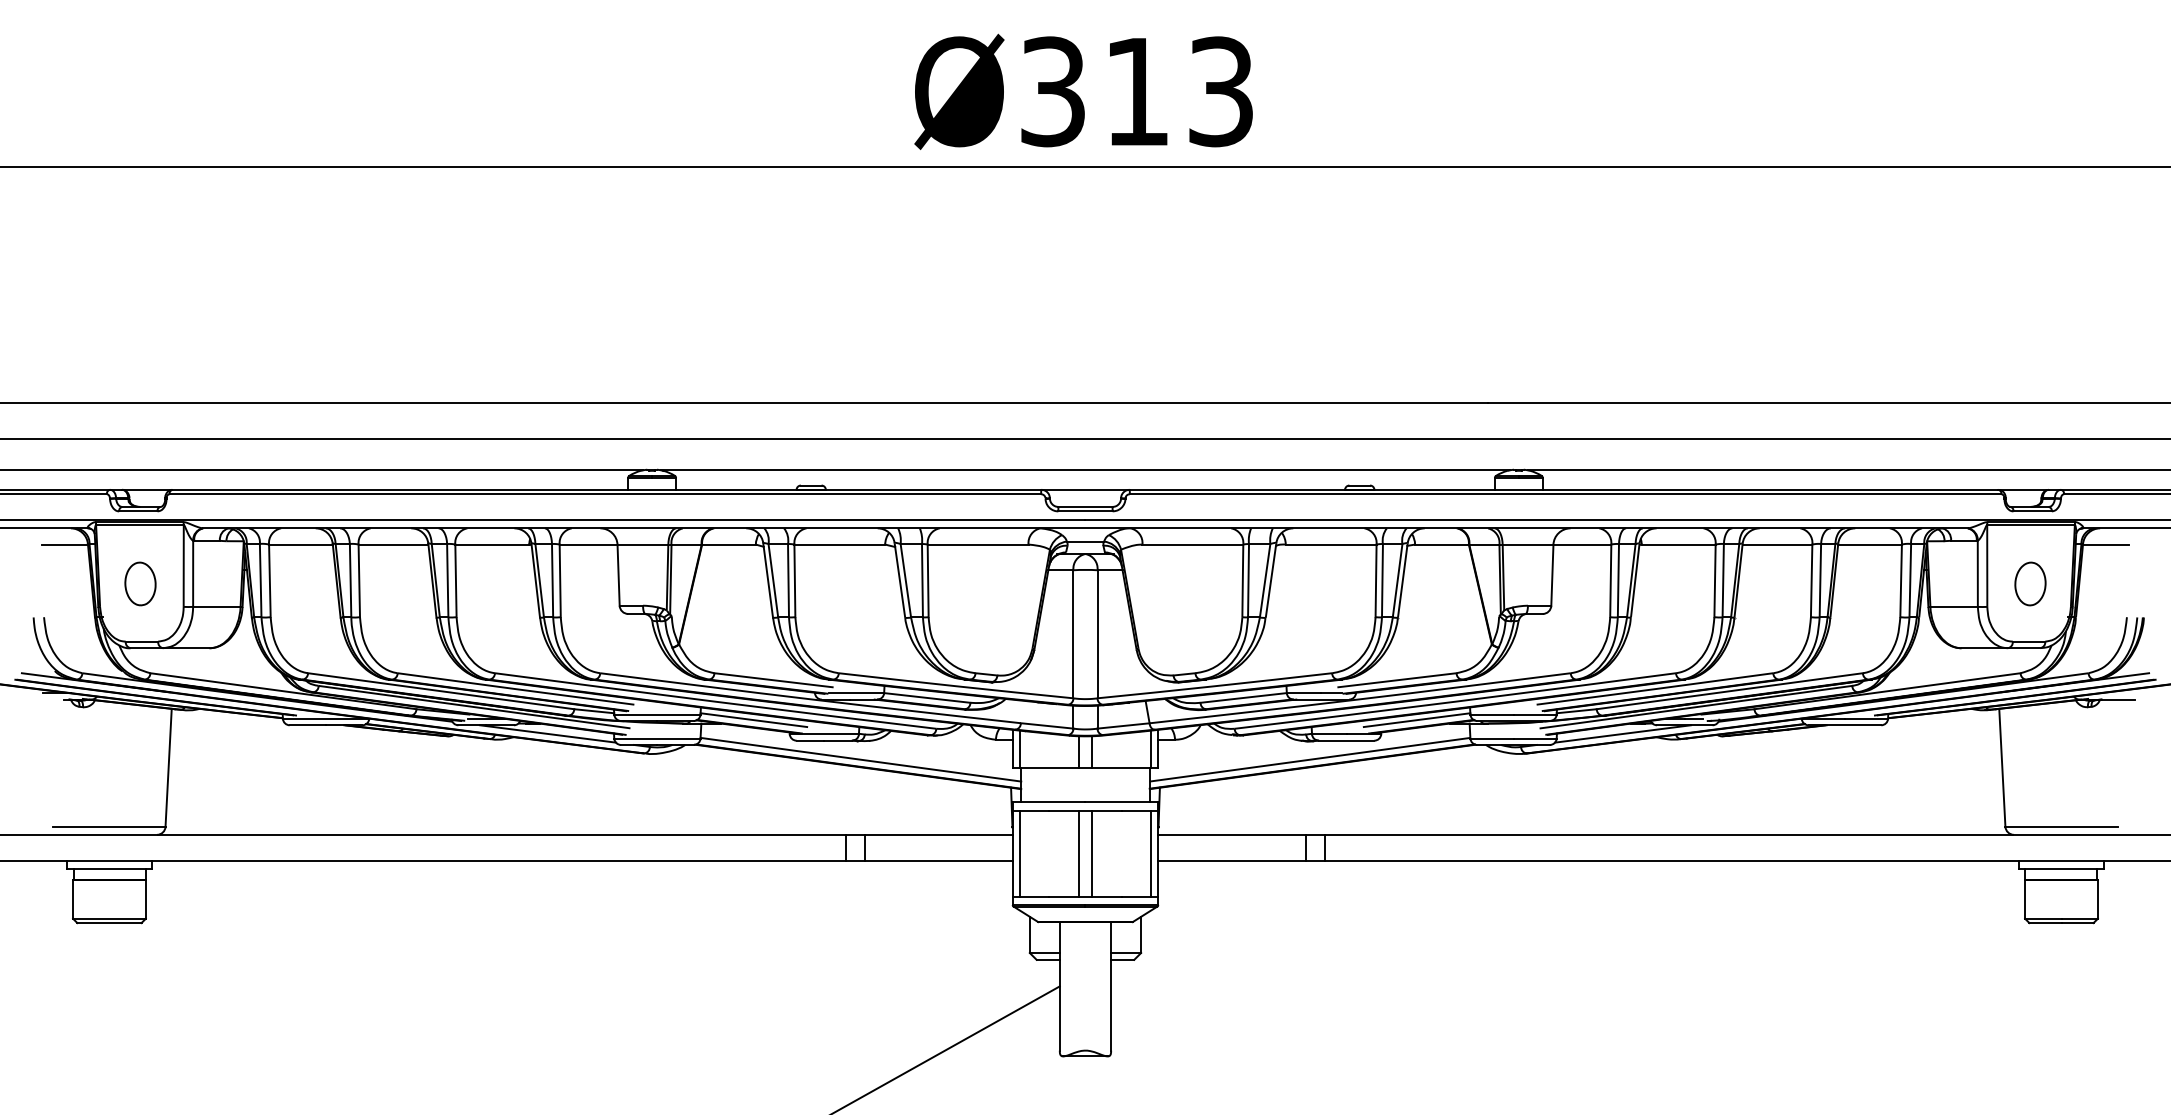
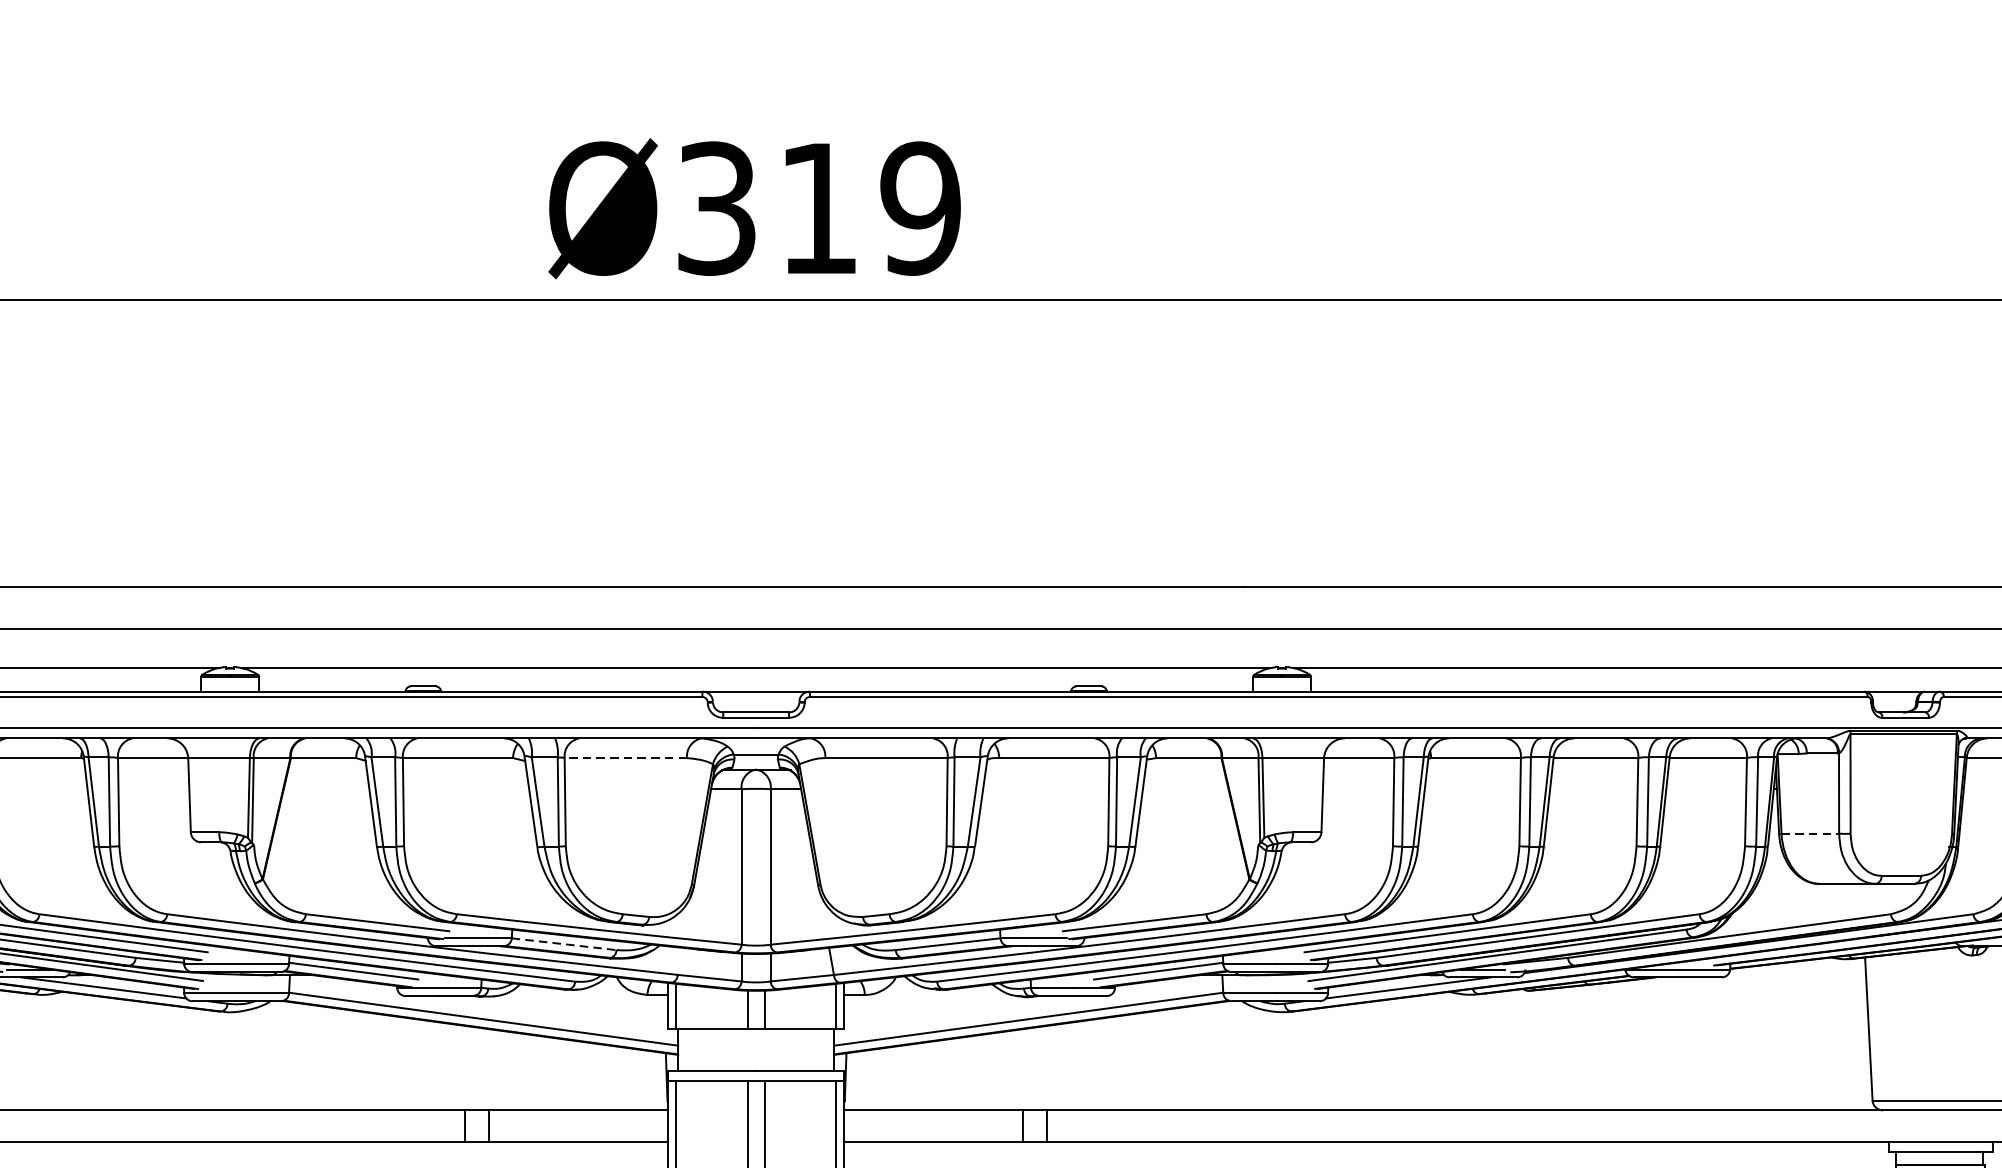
text: (1220, 91) -> (920, 208), Ø313 -> Ø319
line: (977, 544) -> (625, 757), solid -> dashed
part: (2030, 583) -> (1903, 805), removed
line: (1954, 606) -> (1810, 833), solid -> dashed
line: (927, 698) -> (564, 944), solid -> dashed

